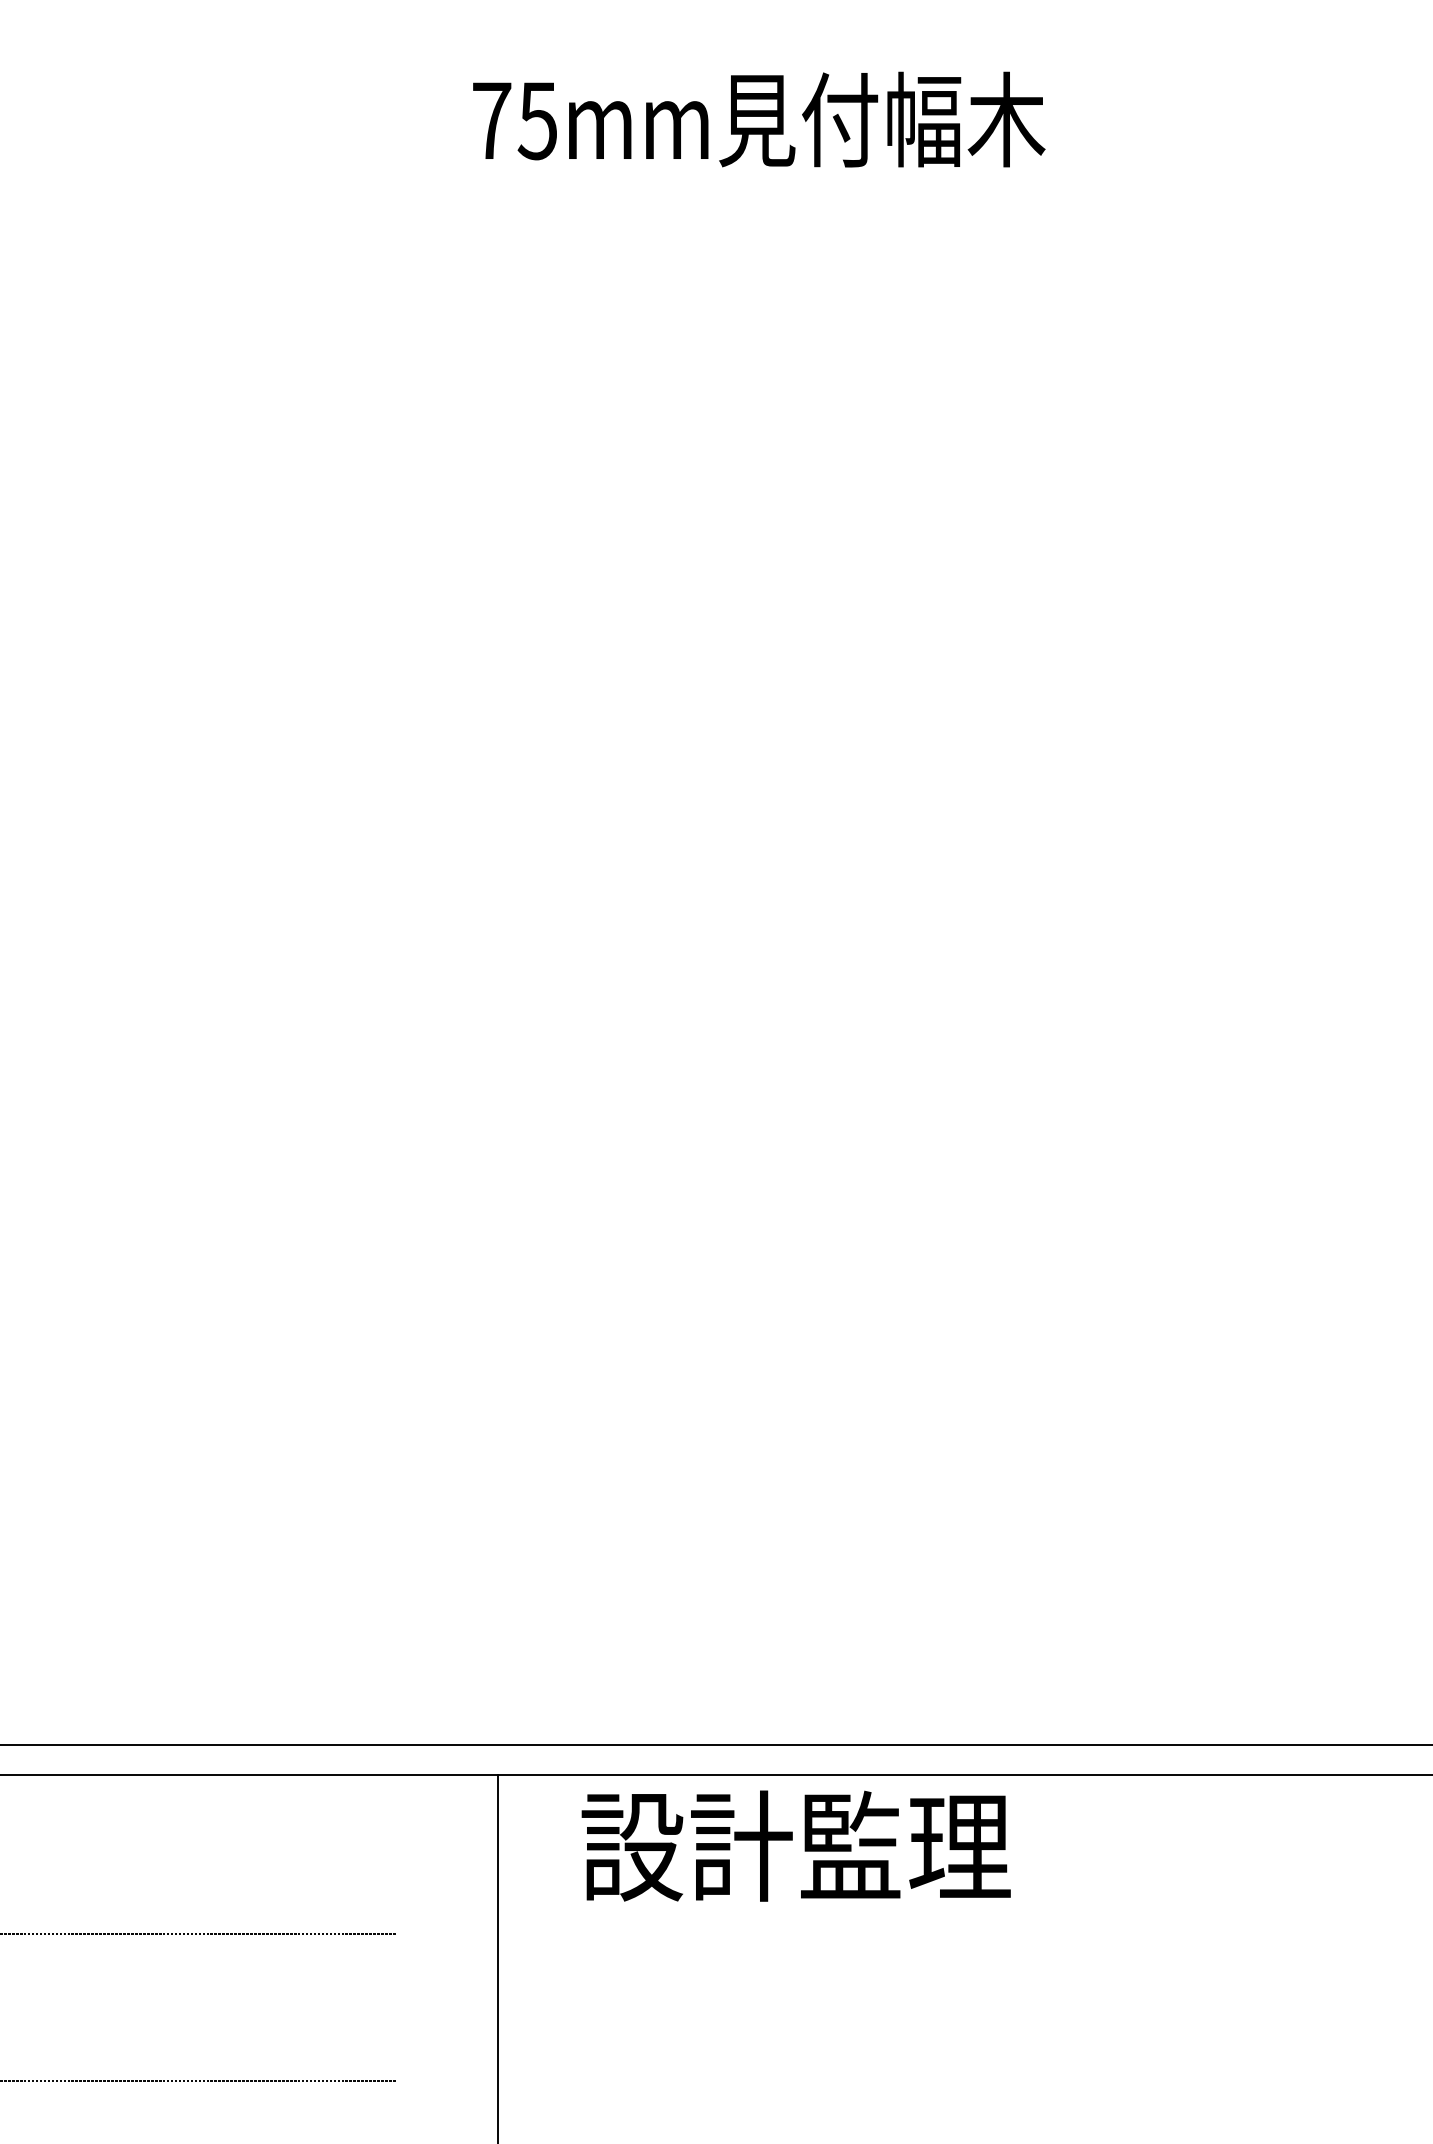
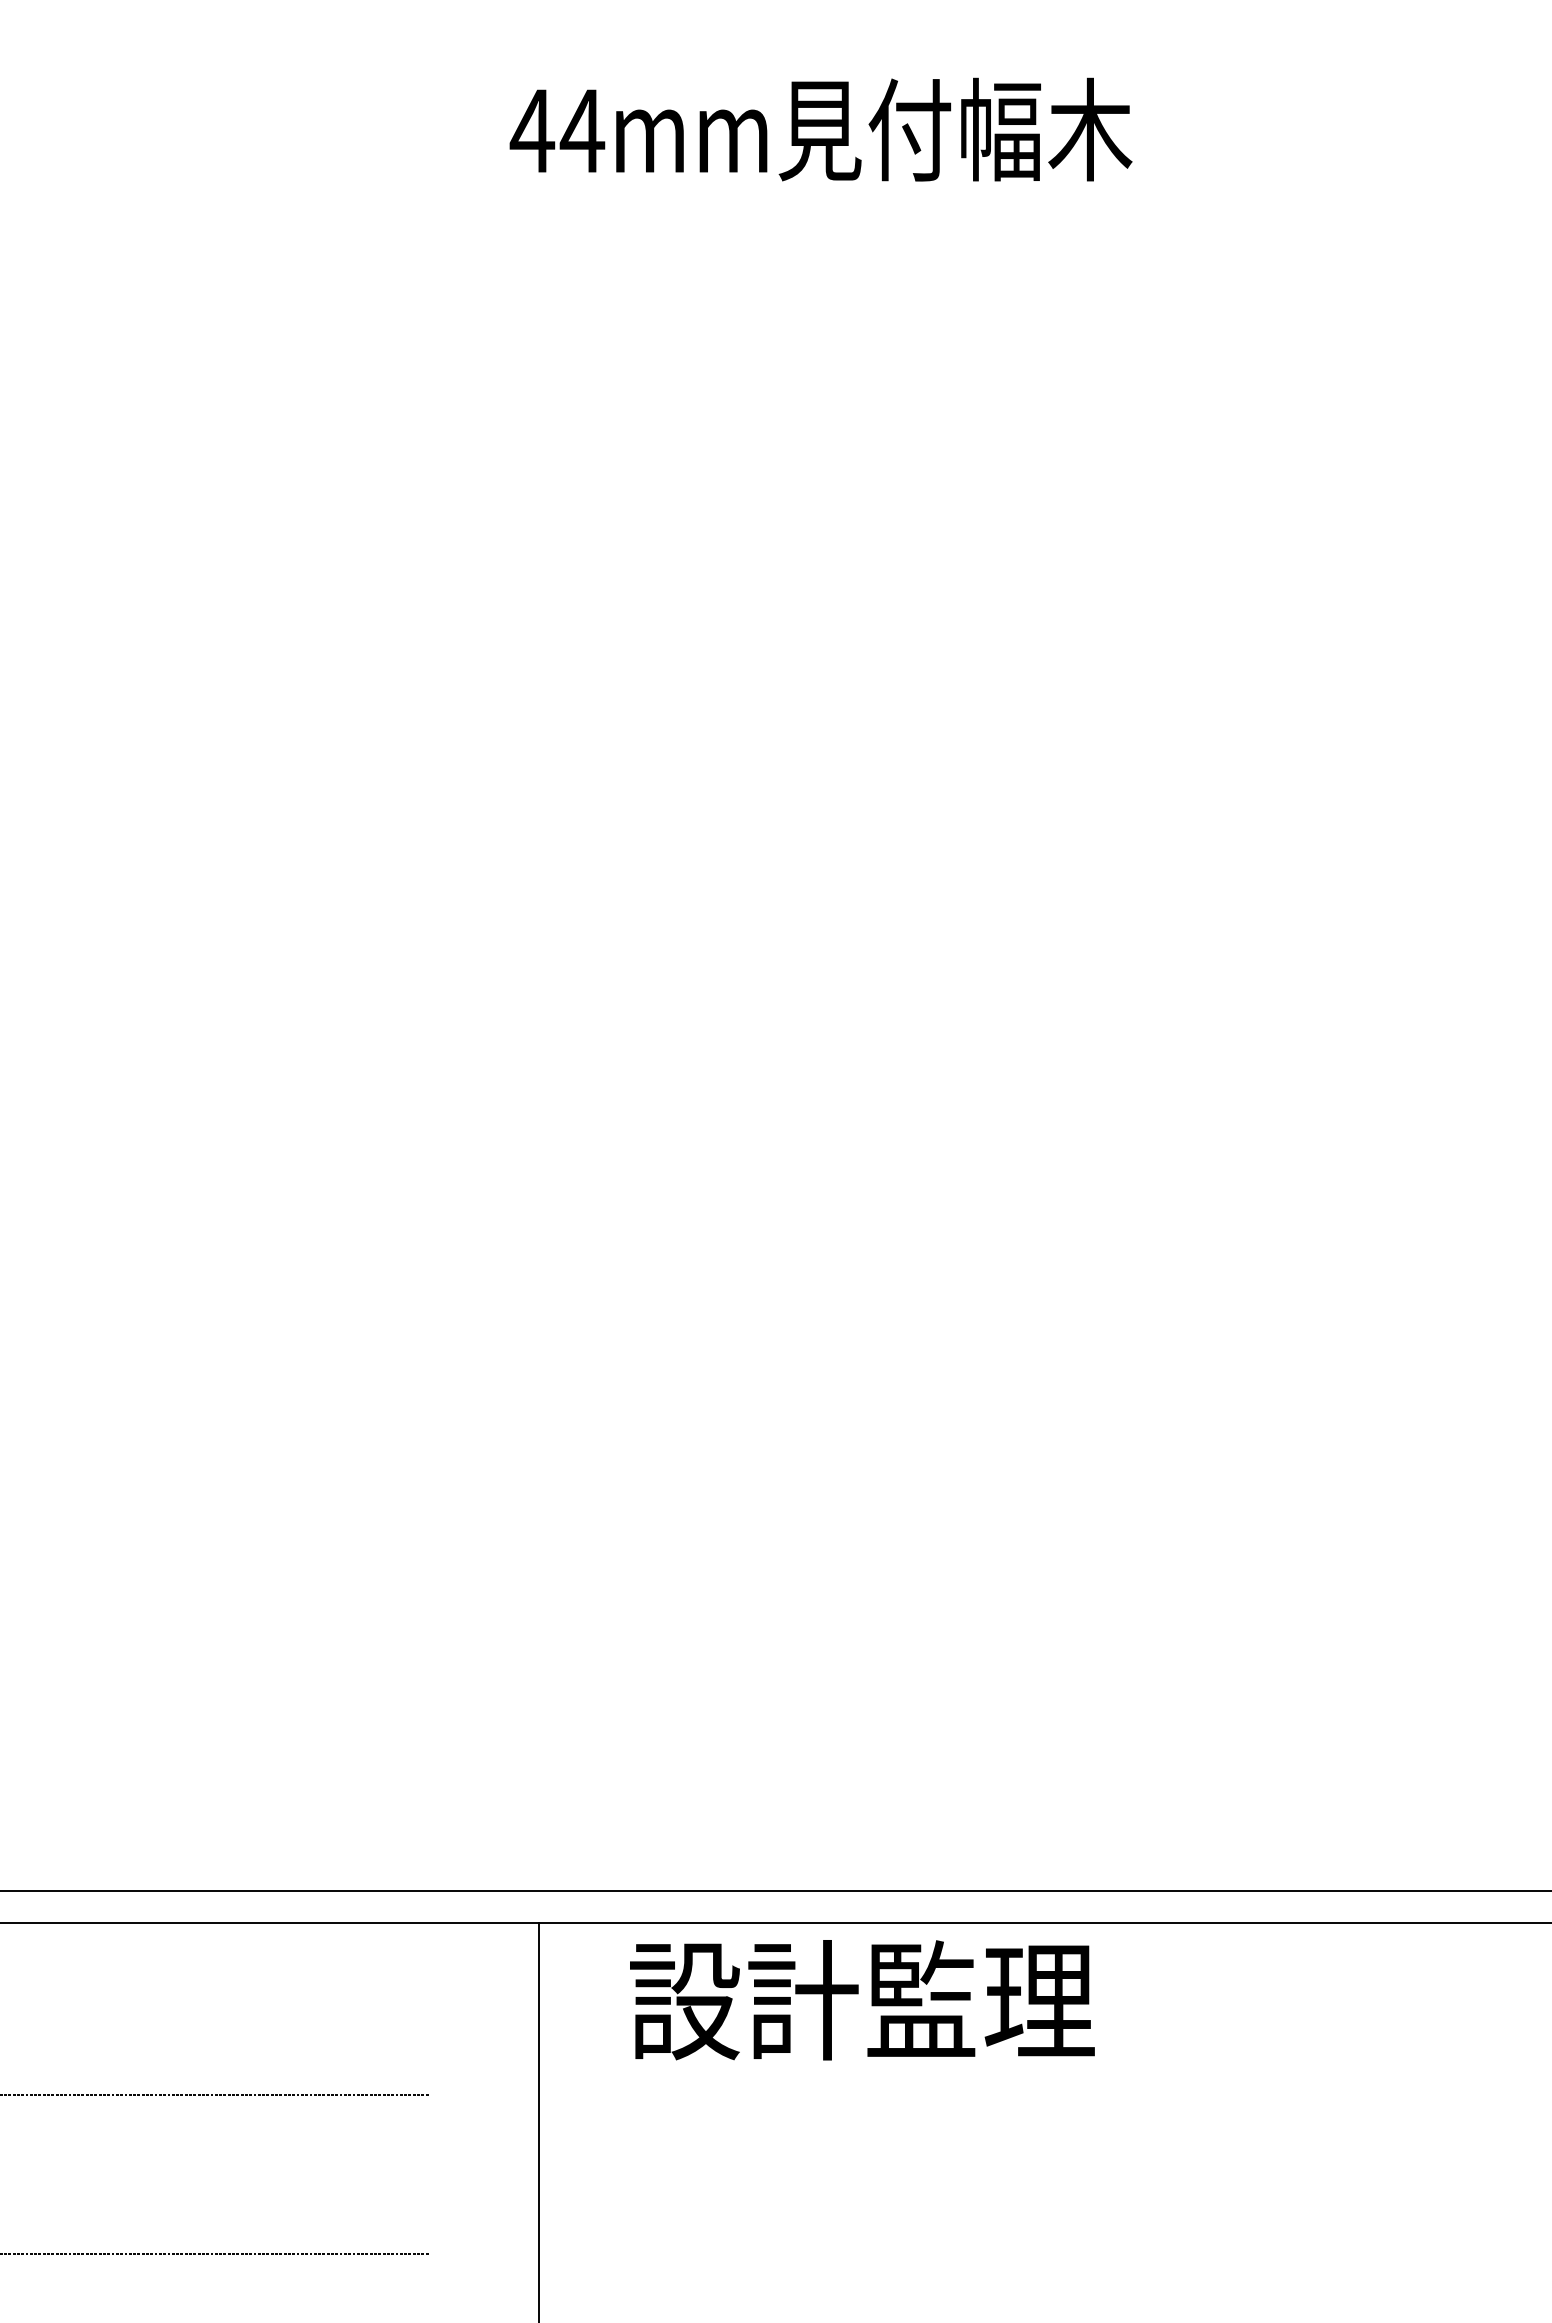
text: (514, 121) -> (557, 131), 75mm -> 44mm

